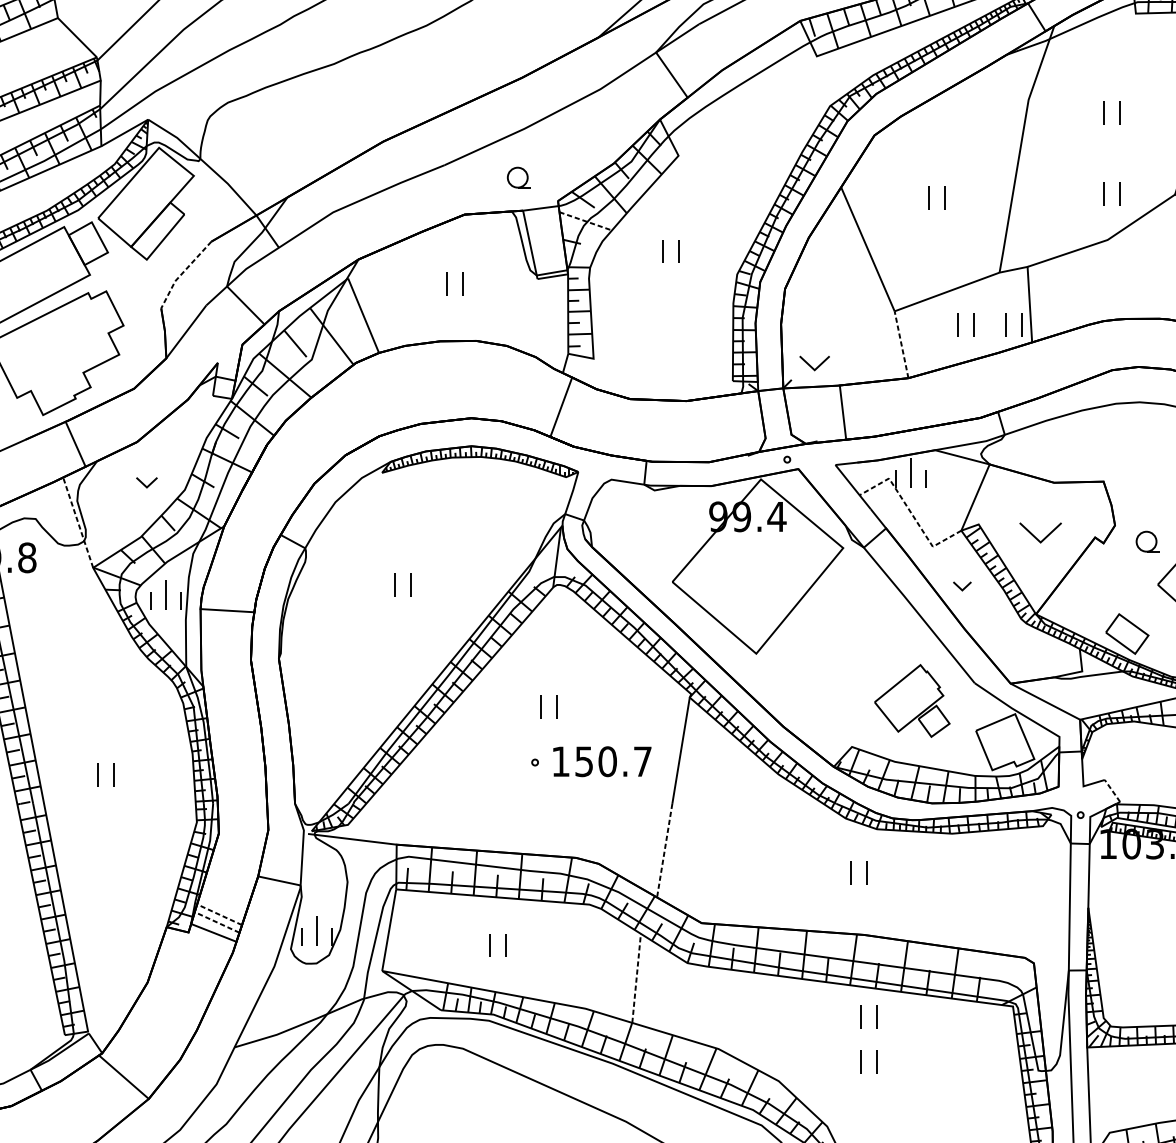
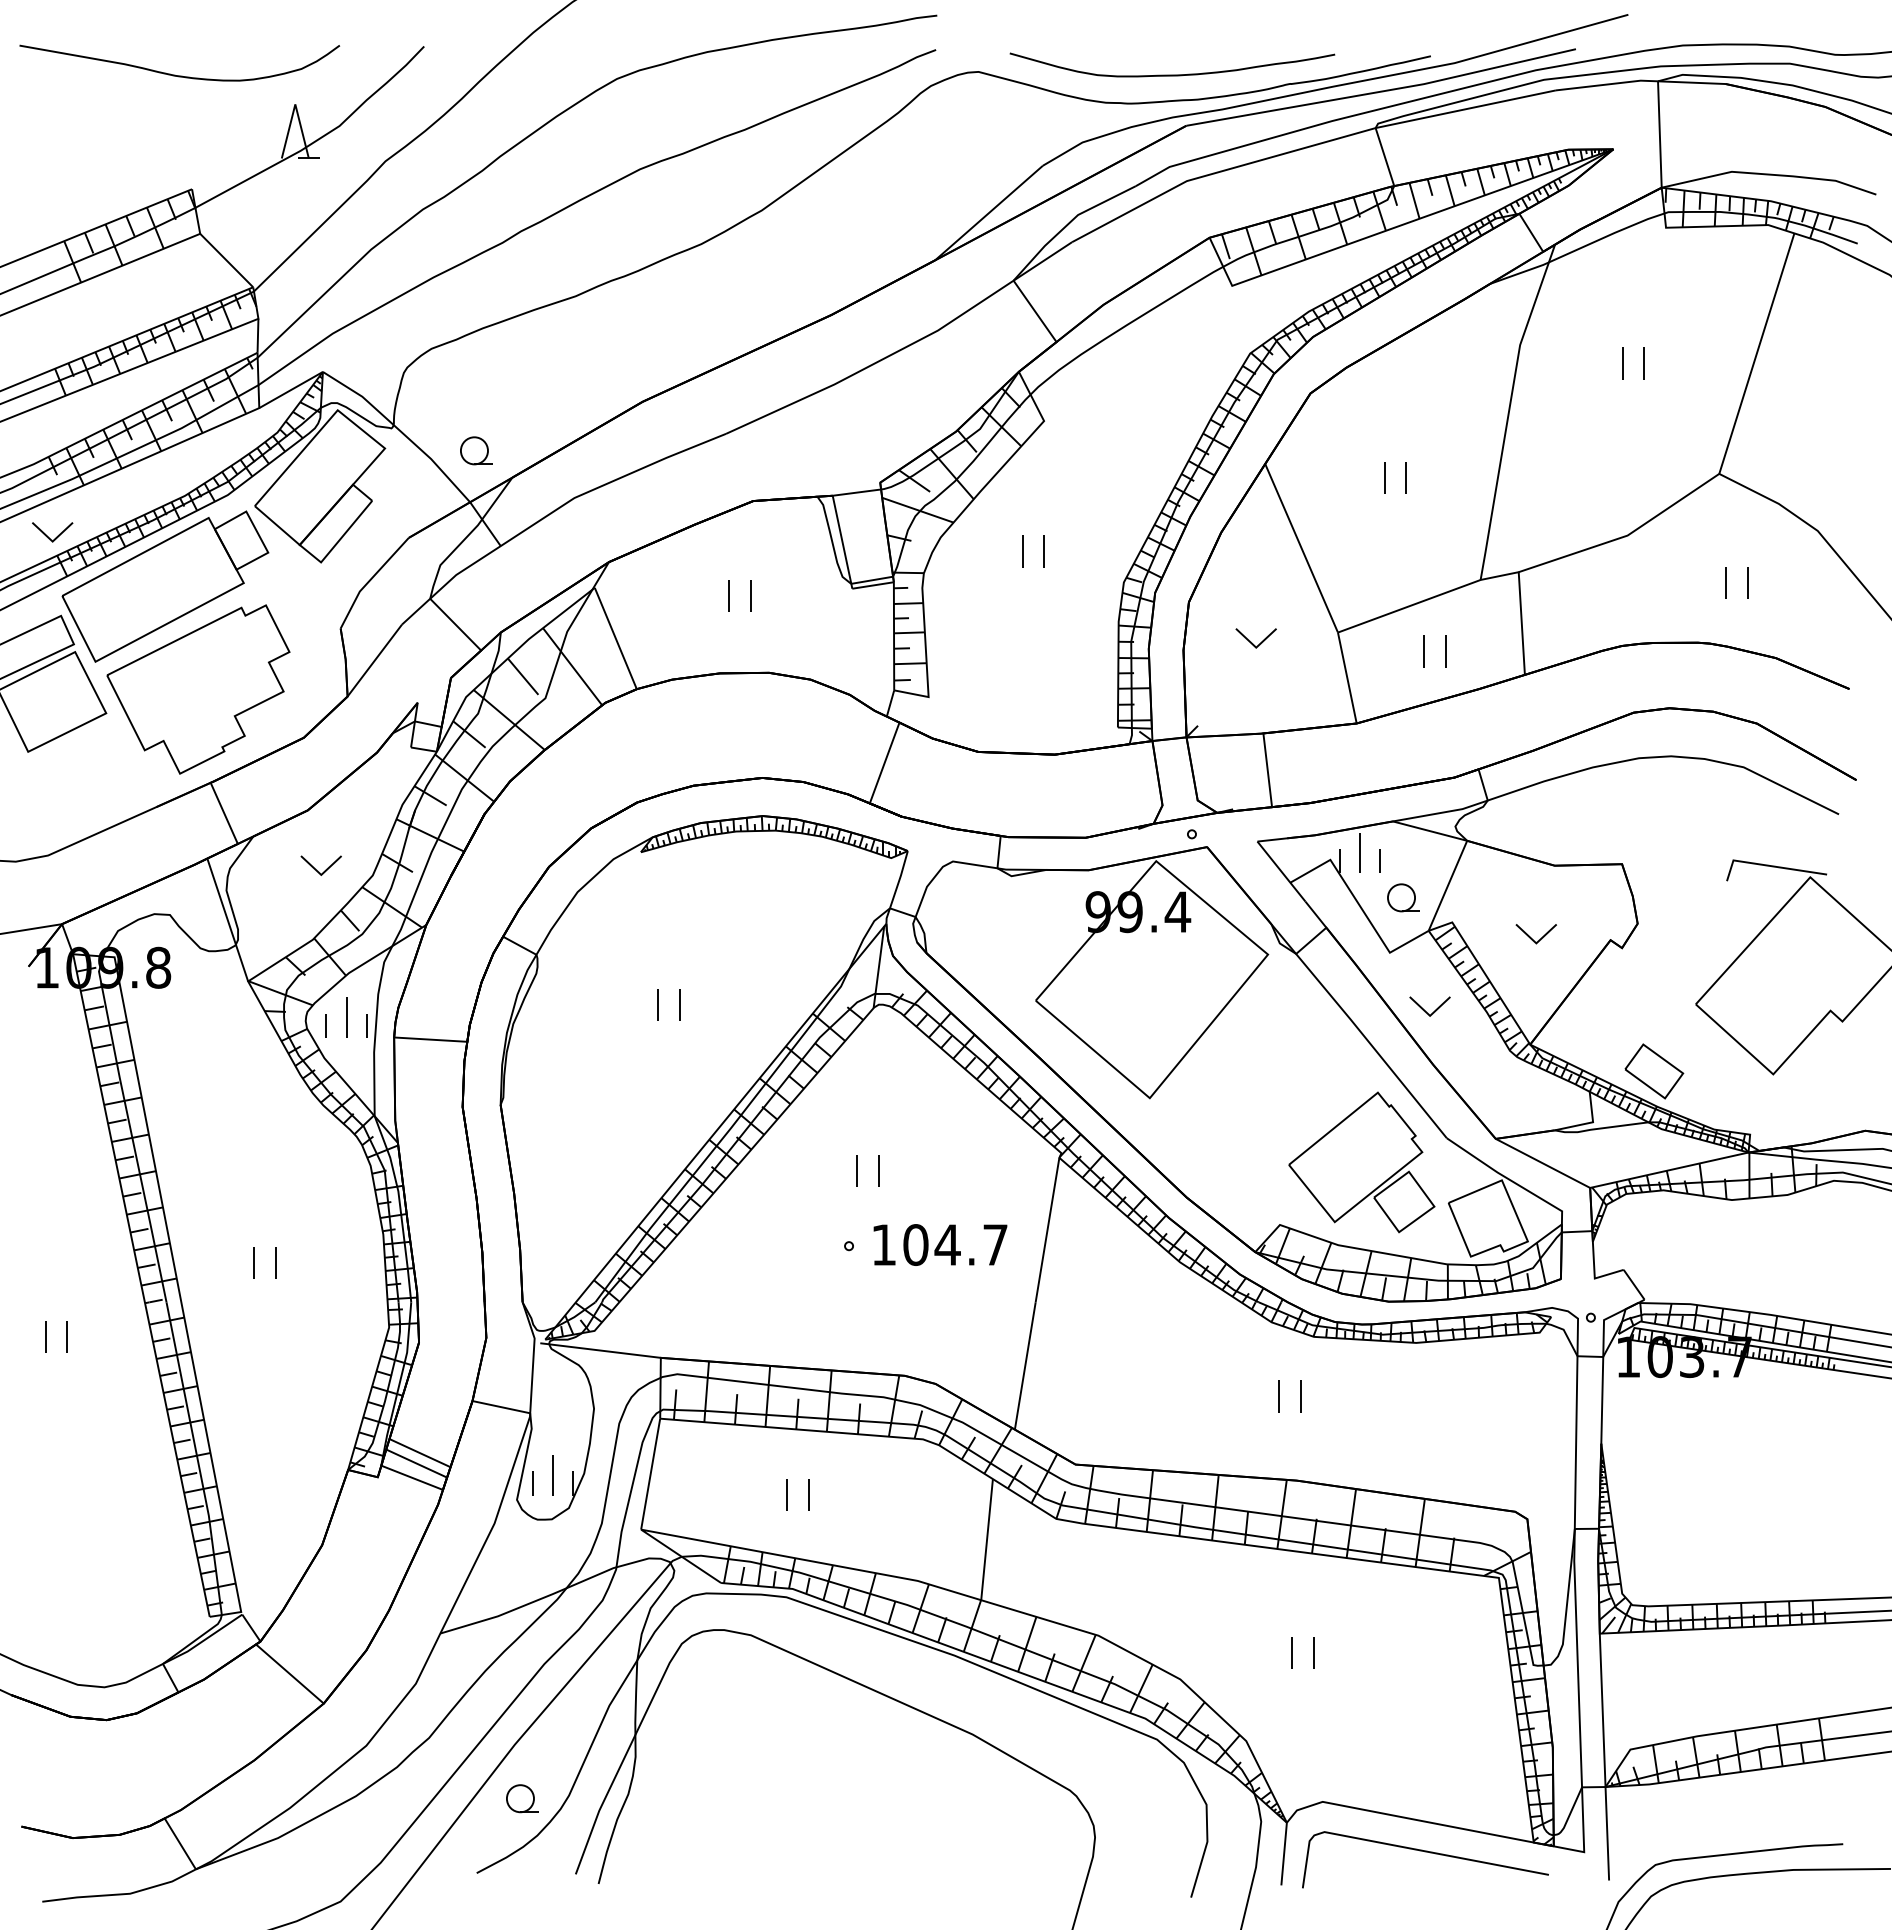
part: (519, 177) -> (476, 450), moved
part: (1104, 194) -> (1623, 473), removed
line: (585, 221) -> (917, 510), dashed -> solid
line: (182, 273) -> (369, 580), dashed -> solid
part: (1006, 325) -> (1489, 651), removed
line: (901, 344) -> (1347, 677), dashed -> solid
part: (814, 363) -> (1255, 638), moved
part: (146, 482) -> (320, 865), size x1.43
line: (910, 512) -> (1359, 905), dashed -> solid
line: (78, 523) -> (227, 920), dashed -> solid
part: (1039, 533) -> (1535, 934), size x0.71
part: (1148, 541) -> (1403, 897), moved
part: (961, 586) -> (1429, 1006), size x1.67
part: (911, 701) -> (1361, 1162), size x1.43
text: (595, 762) -> (931, 1245), 150.7 -> 104.7
line: (1112, 790) -> (1633, 1284), dashed -> solid
line: (664, 851) -> (1025, 1366), dashed -> solid
line: (219, 915) -> (420, 1453), dashed -> solid
line: (217, 922) -> (416, 1463), dashed -> solid
line: (636, 978) -> (987, 1539), dashed -> solid
part: (861, 1016) -> (1292, 1591), removed

